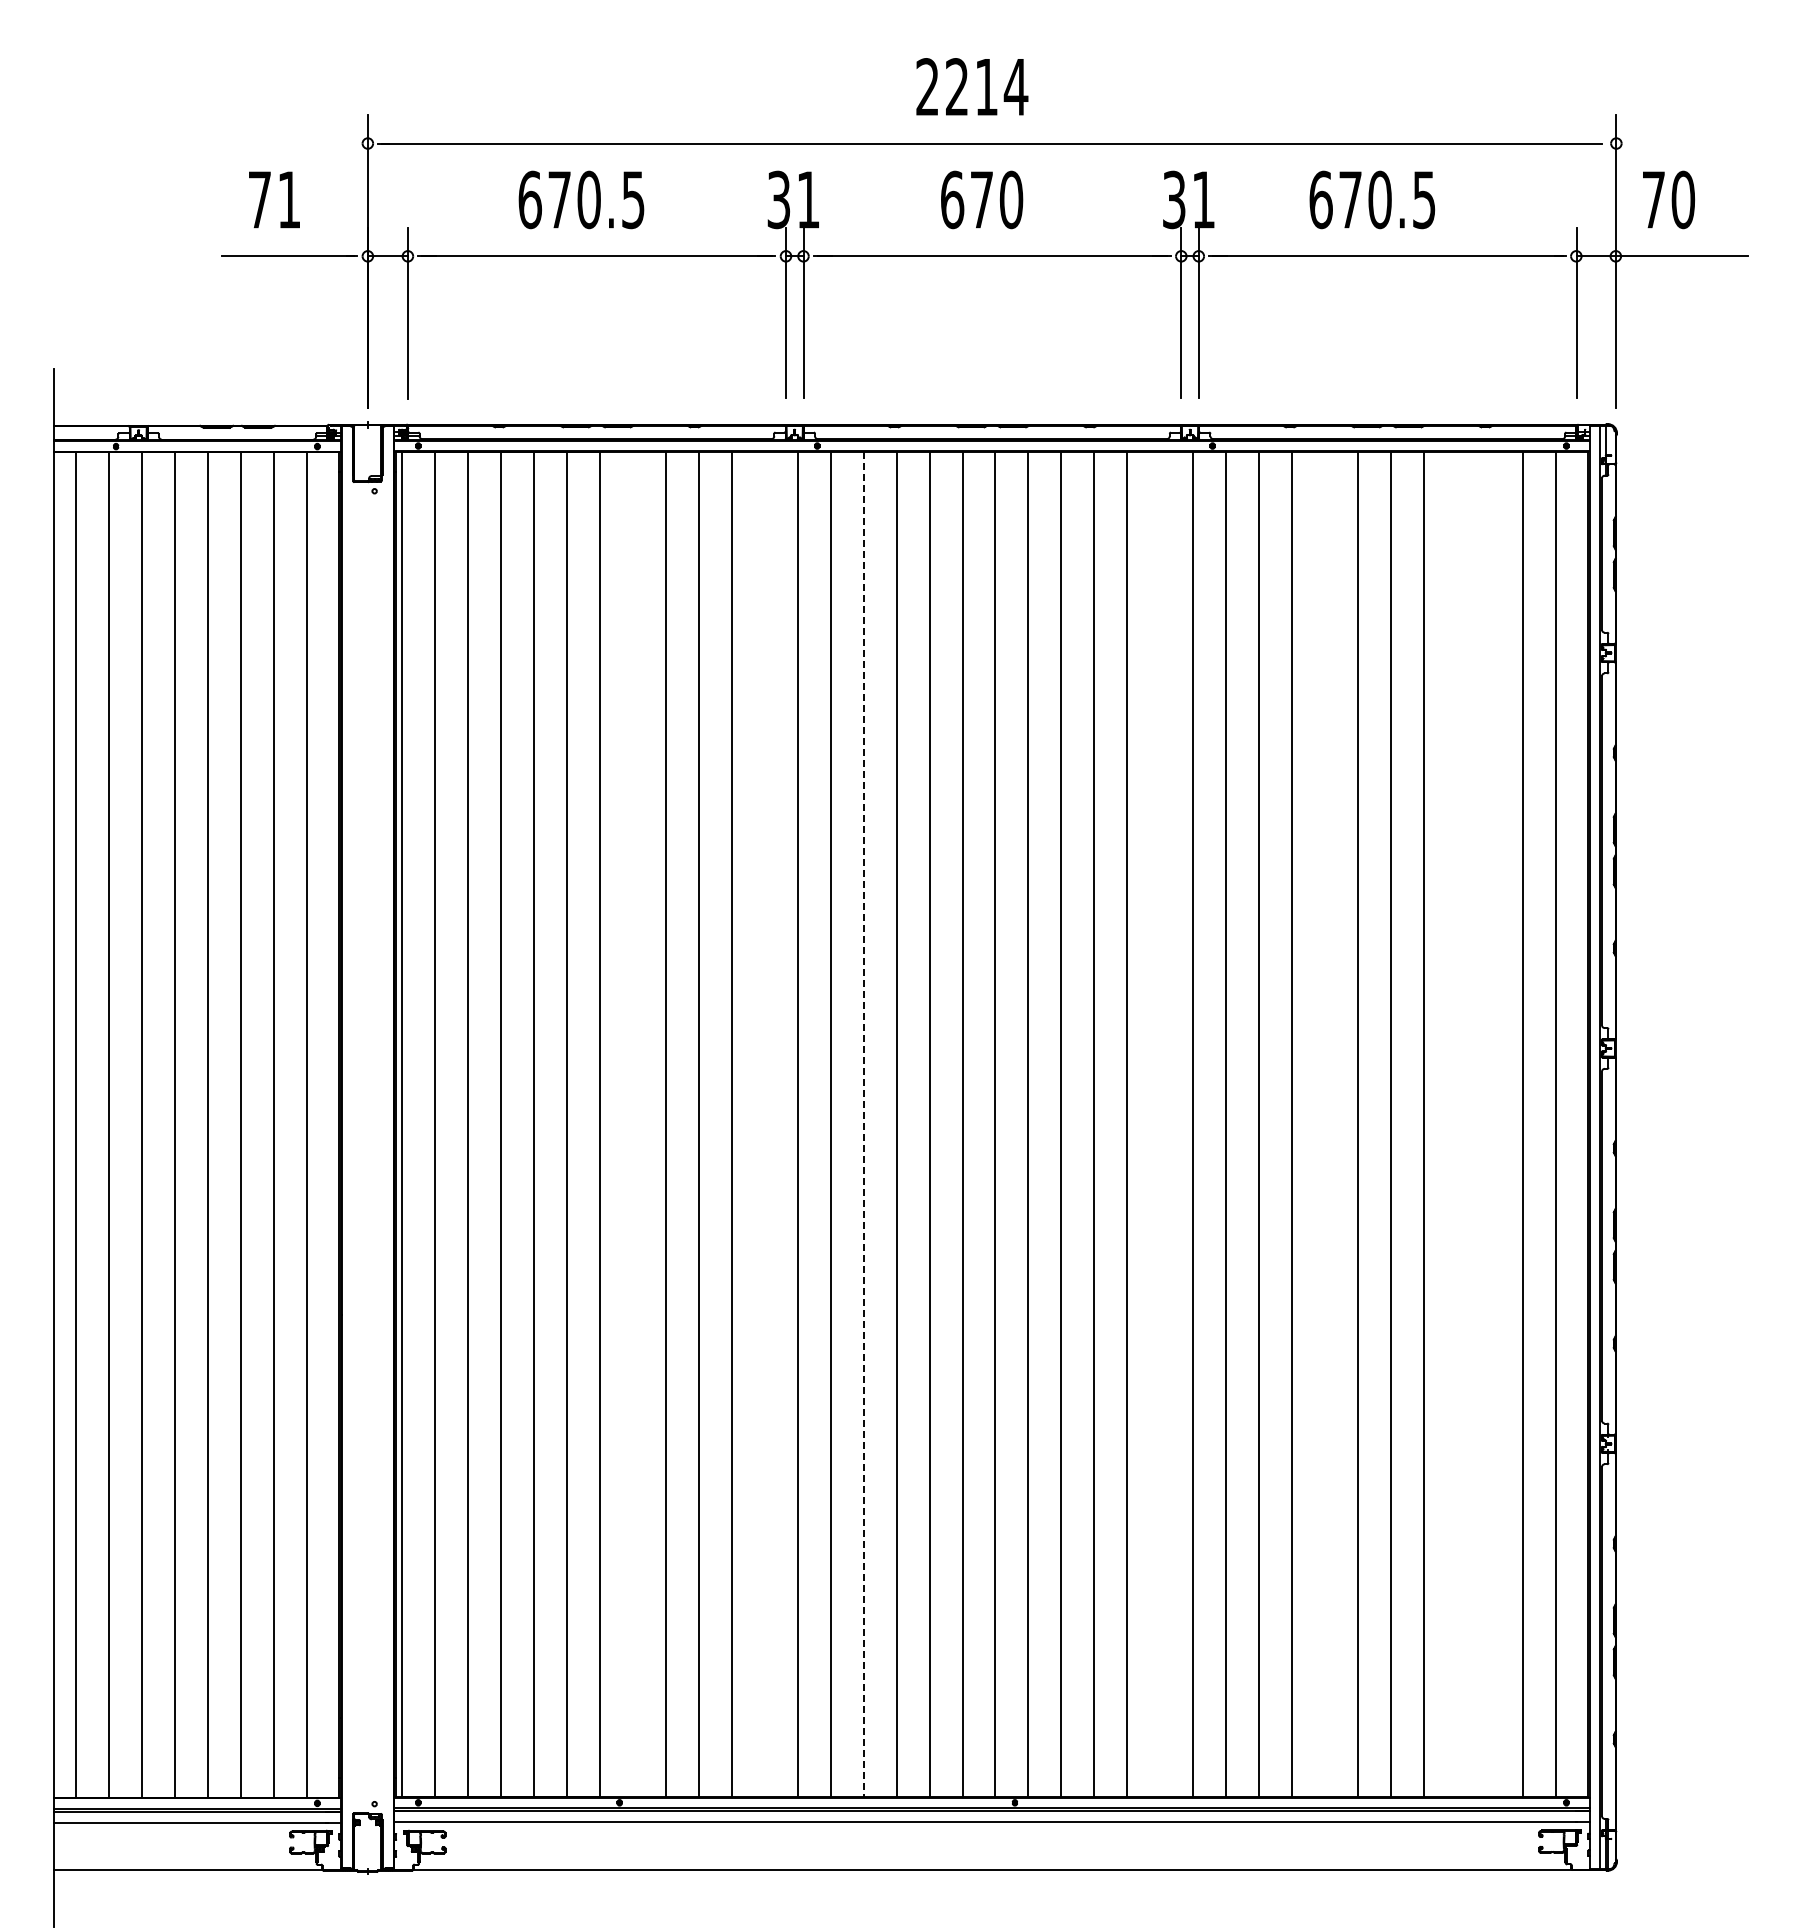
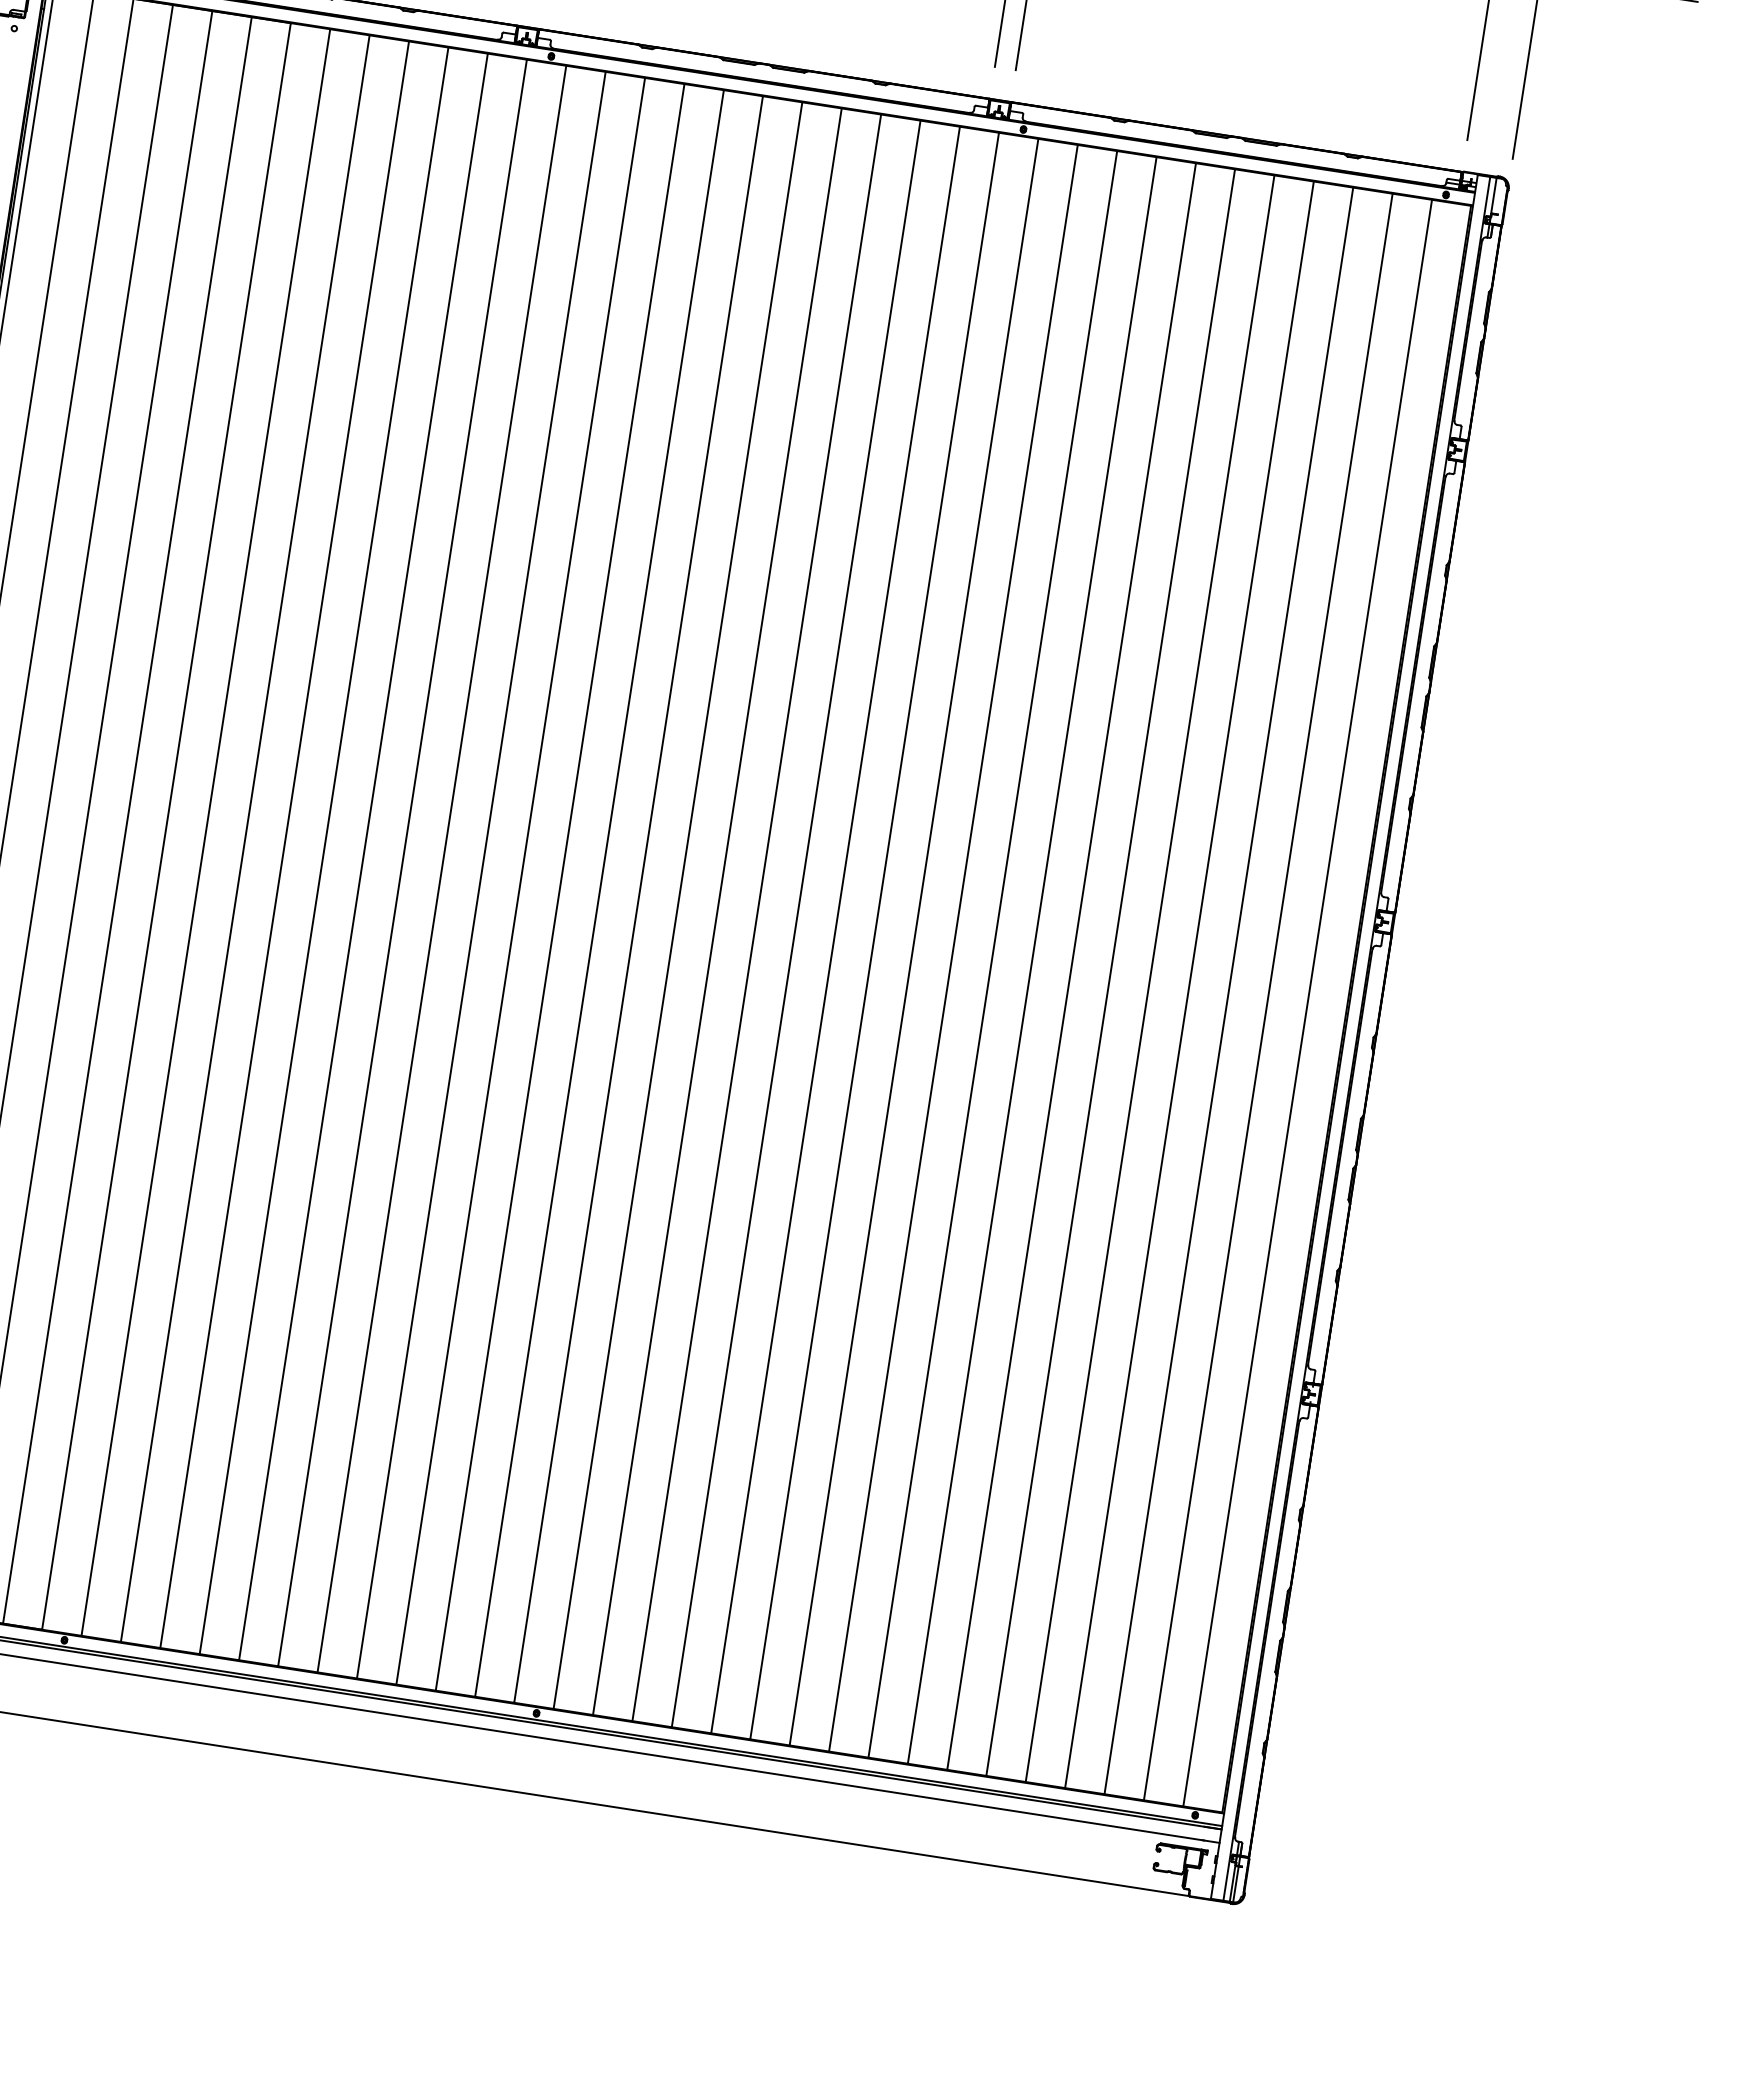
line: (633, 1124) -> (206, 832), added
line: (764, 1124) -> (362, 856), added
line: (863, 1124) -> (481, 875), dashed -> solid
line: (1160, 1124) -> (835, 930), added
line: (1324, 1124) -> (1031, 960), added
line: (1456, 1124) -> (1189, 984), added
line: (1489, 1124) -> (1228, 991), added

